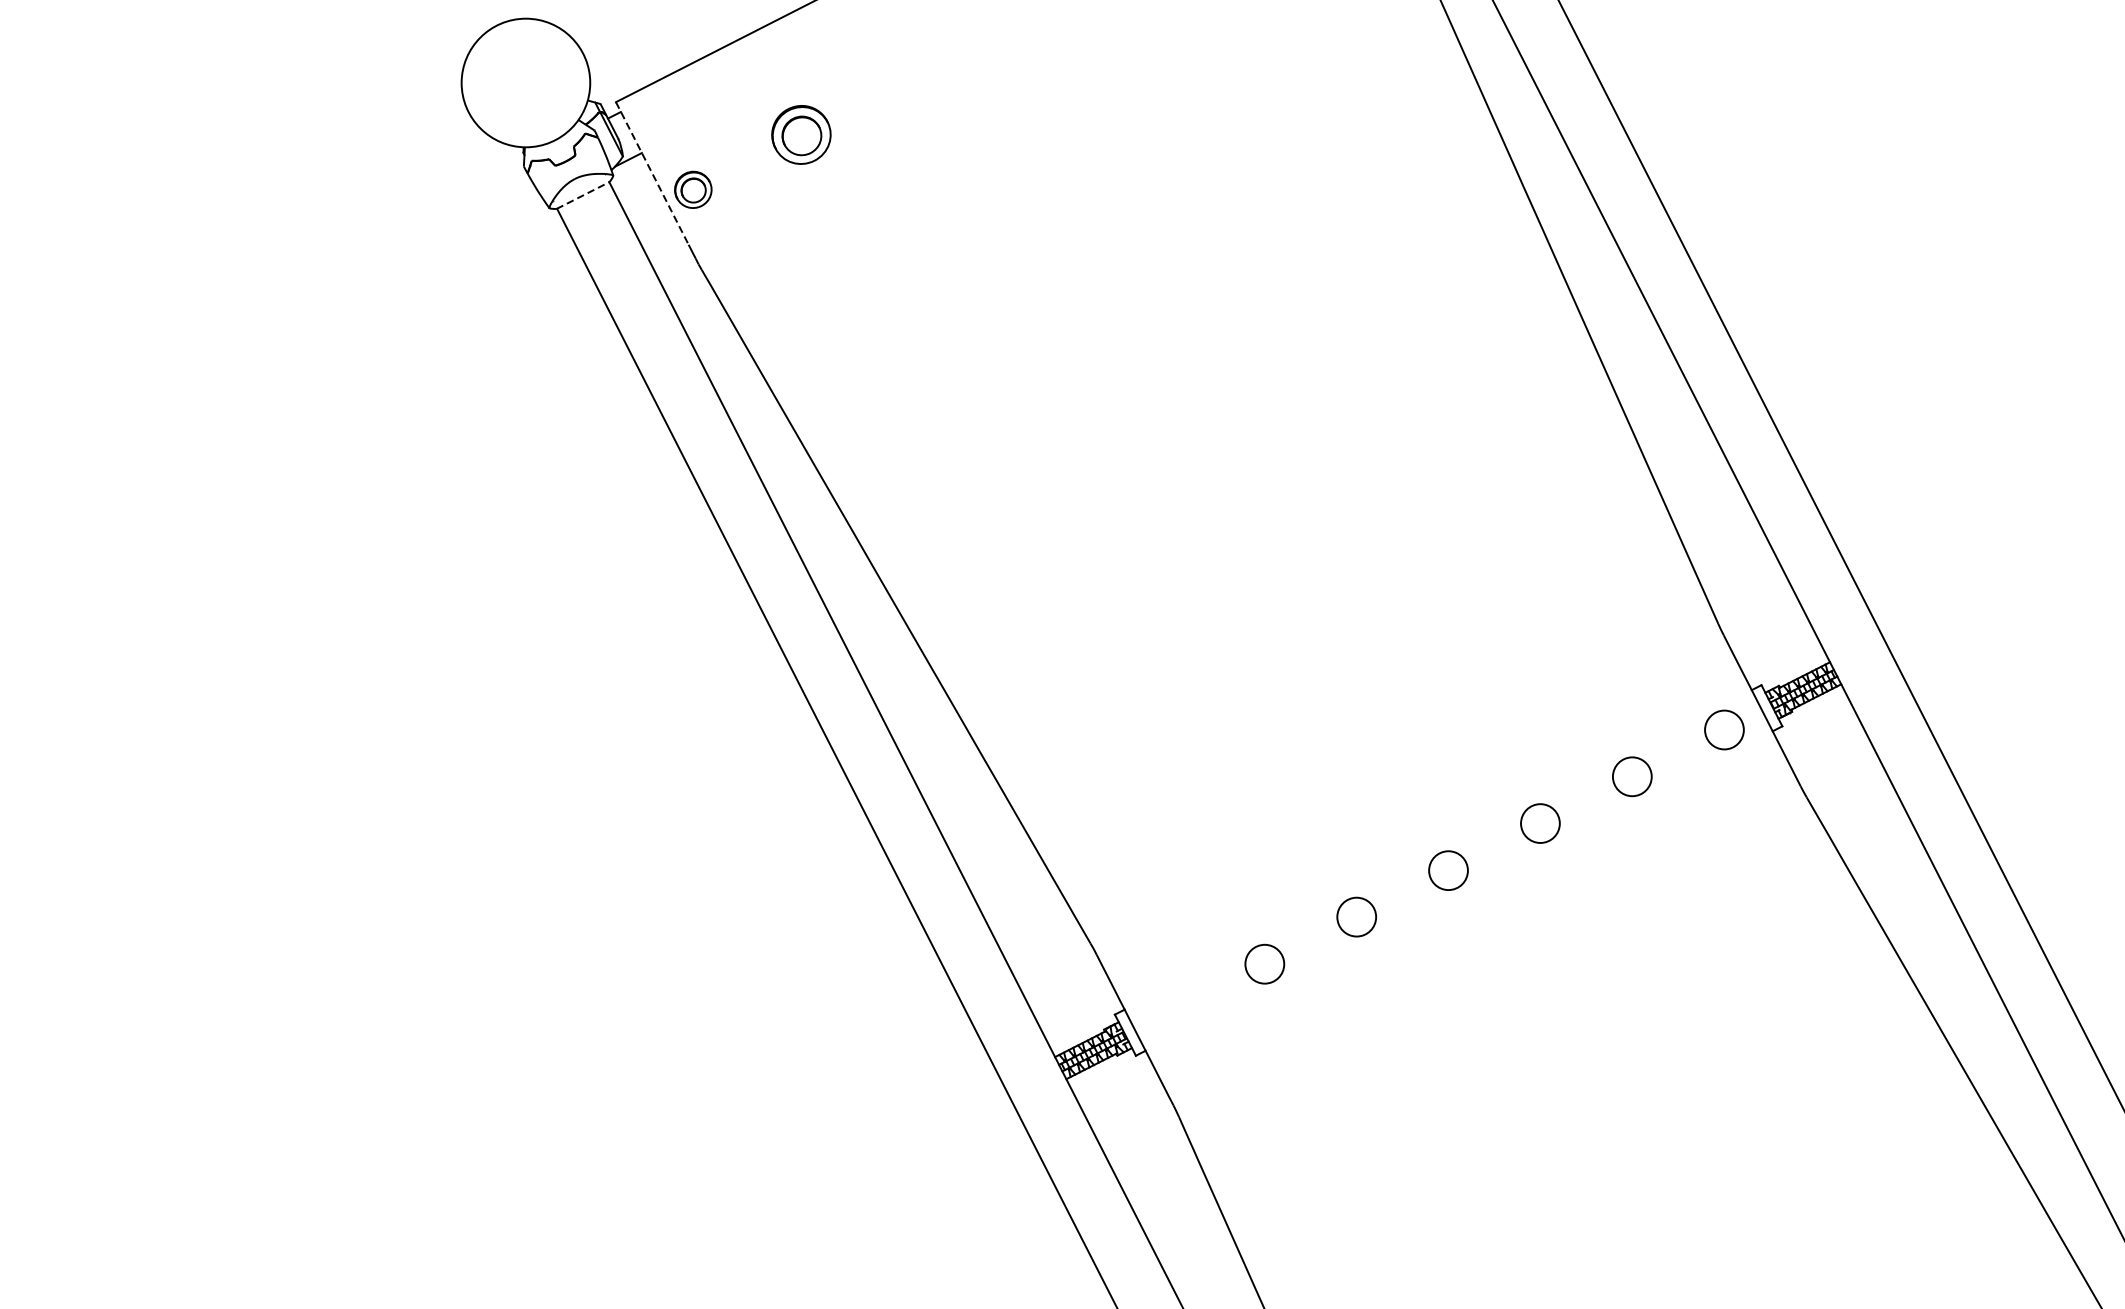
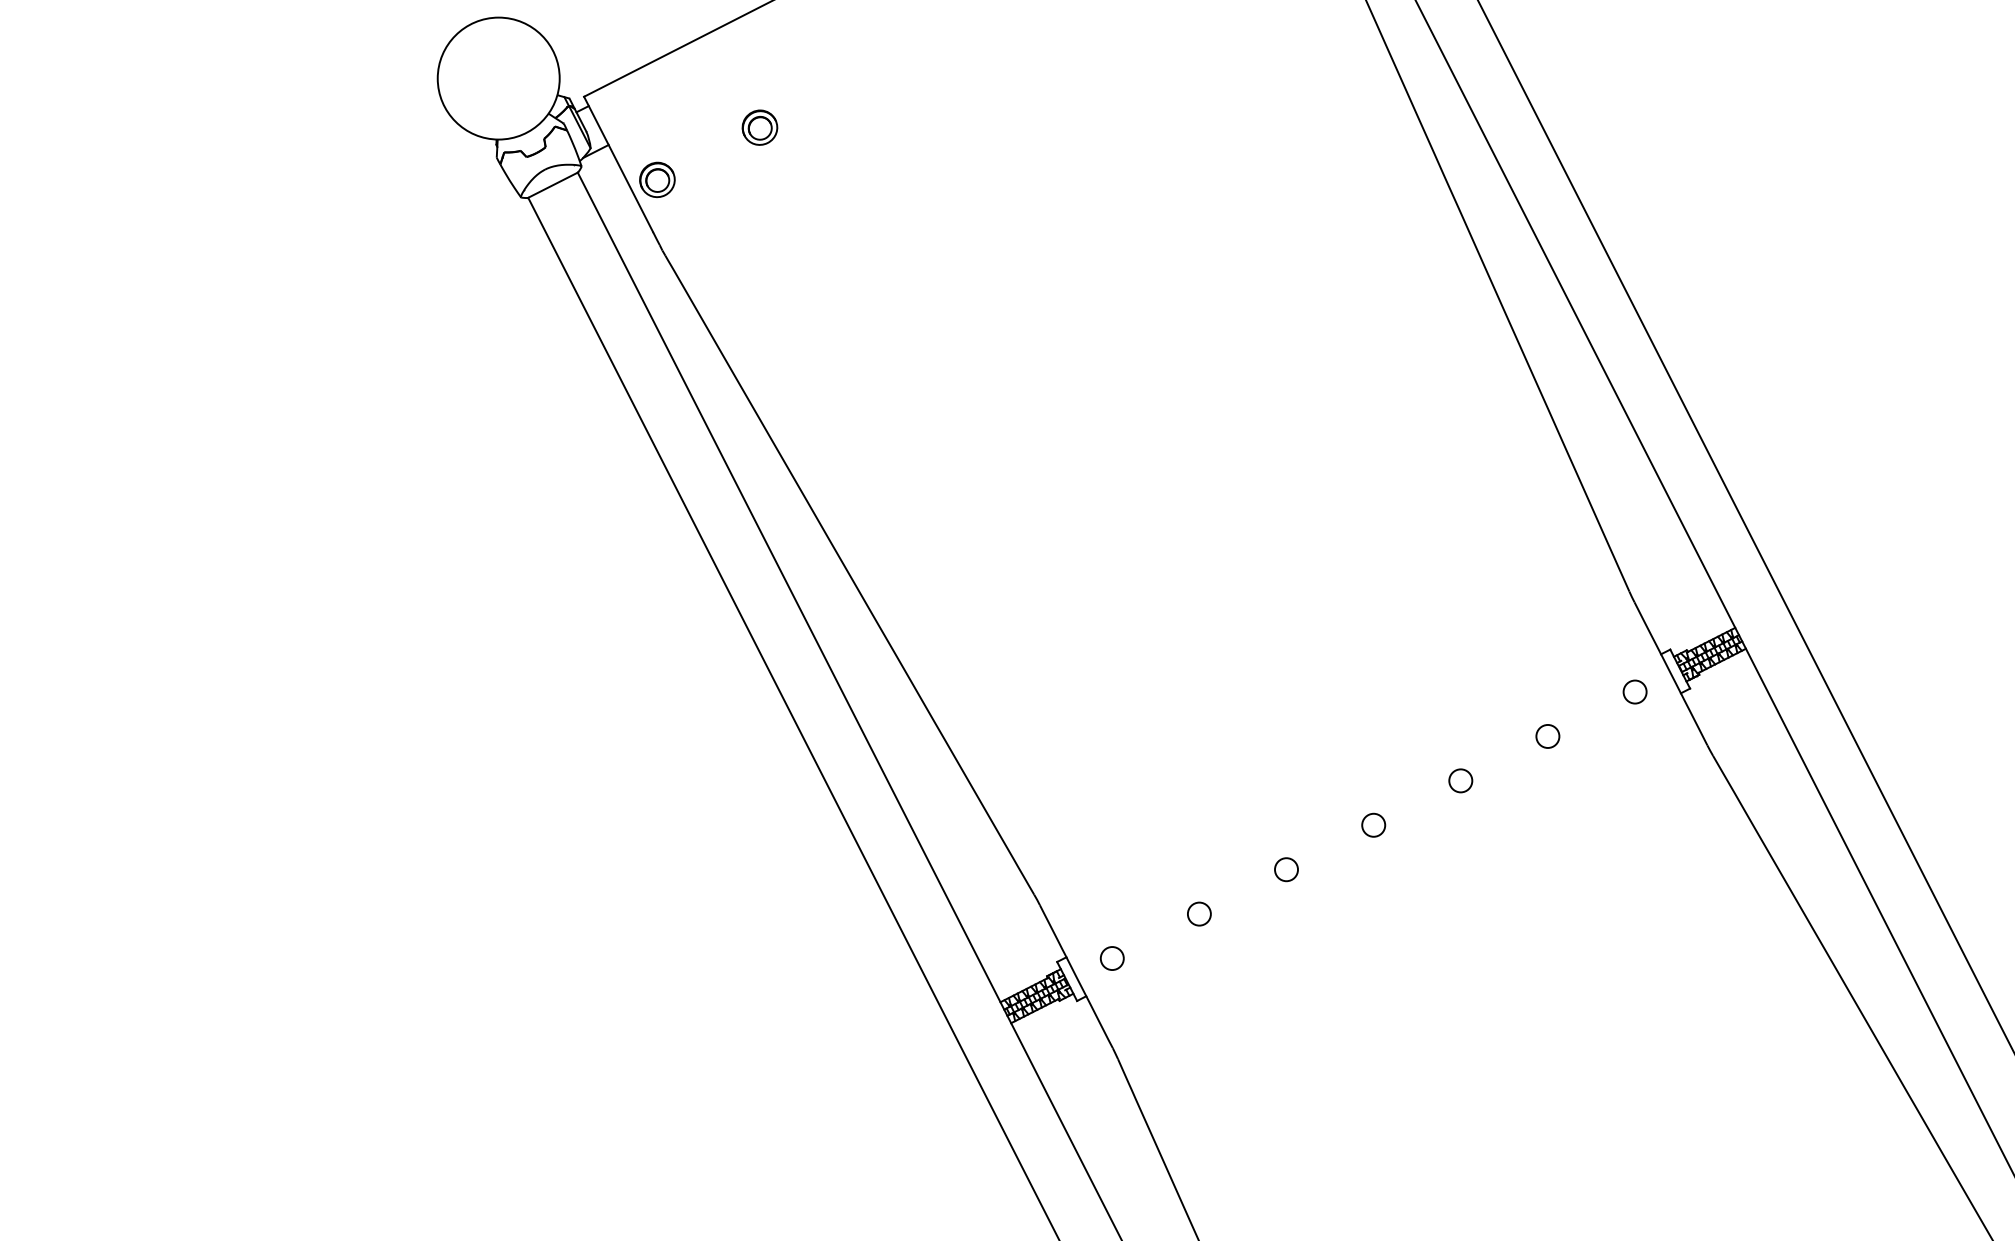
part: (800, 134) -> (759, 127), size x0.62
line: (652, 173) -> (618, 164), dashed -> solid
line: (583, 195) -> (553, 185), dashed -> solid
circle: (1723, 729) -> (1634, 691), size x0.62
circle: (1631, 776) -> (1547, 736), size x0.62
circle: (1540, 823) -> (1460, 780), size x0.62
circle: (1448, 869) -> (1373, 824), size x0.62
circle: (1356, 917) -> (1286, 869), size x0.62
circle: (1264, 963) -> (1199, 913), size x0.62
circle: (1172, 1010) -> (1111, 958), added

